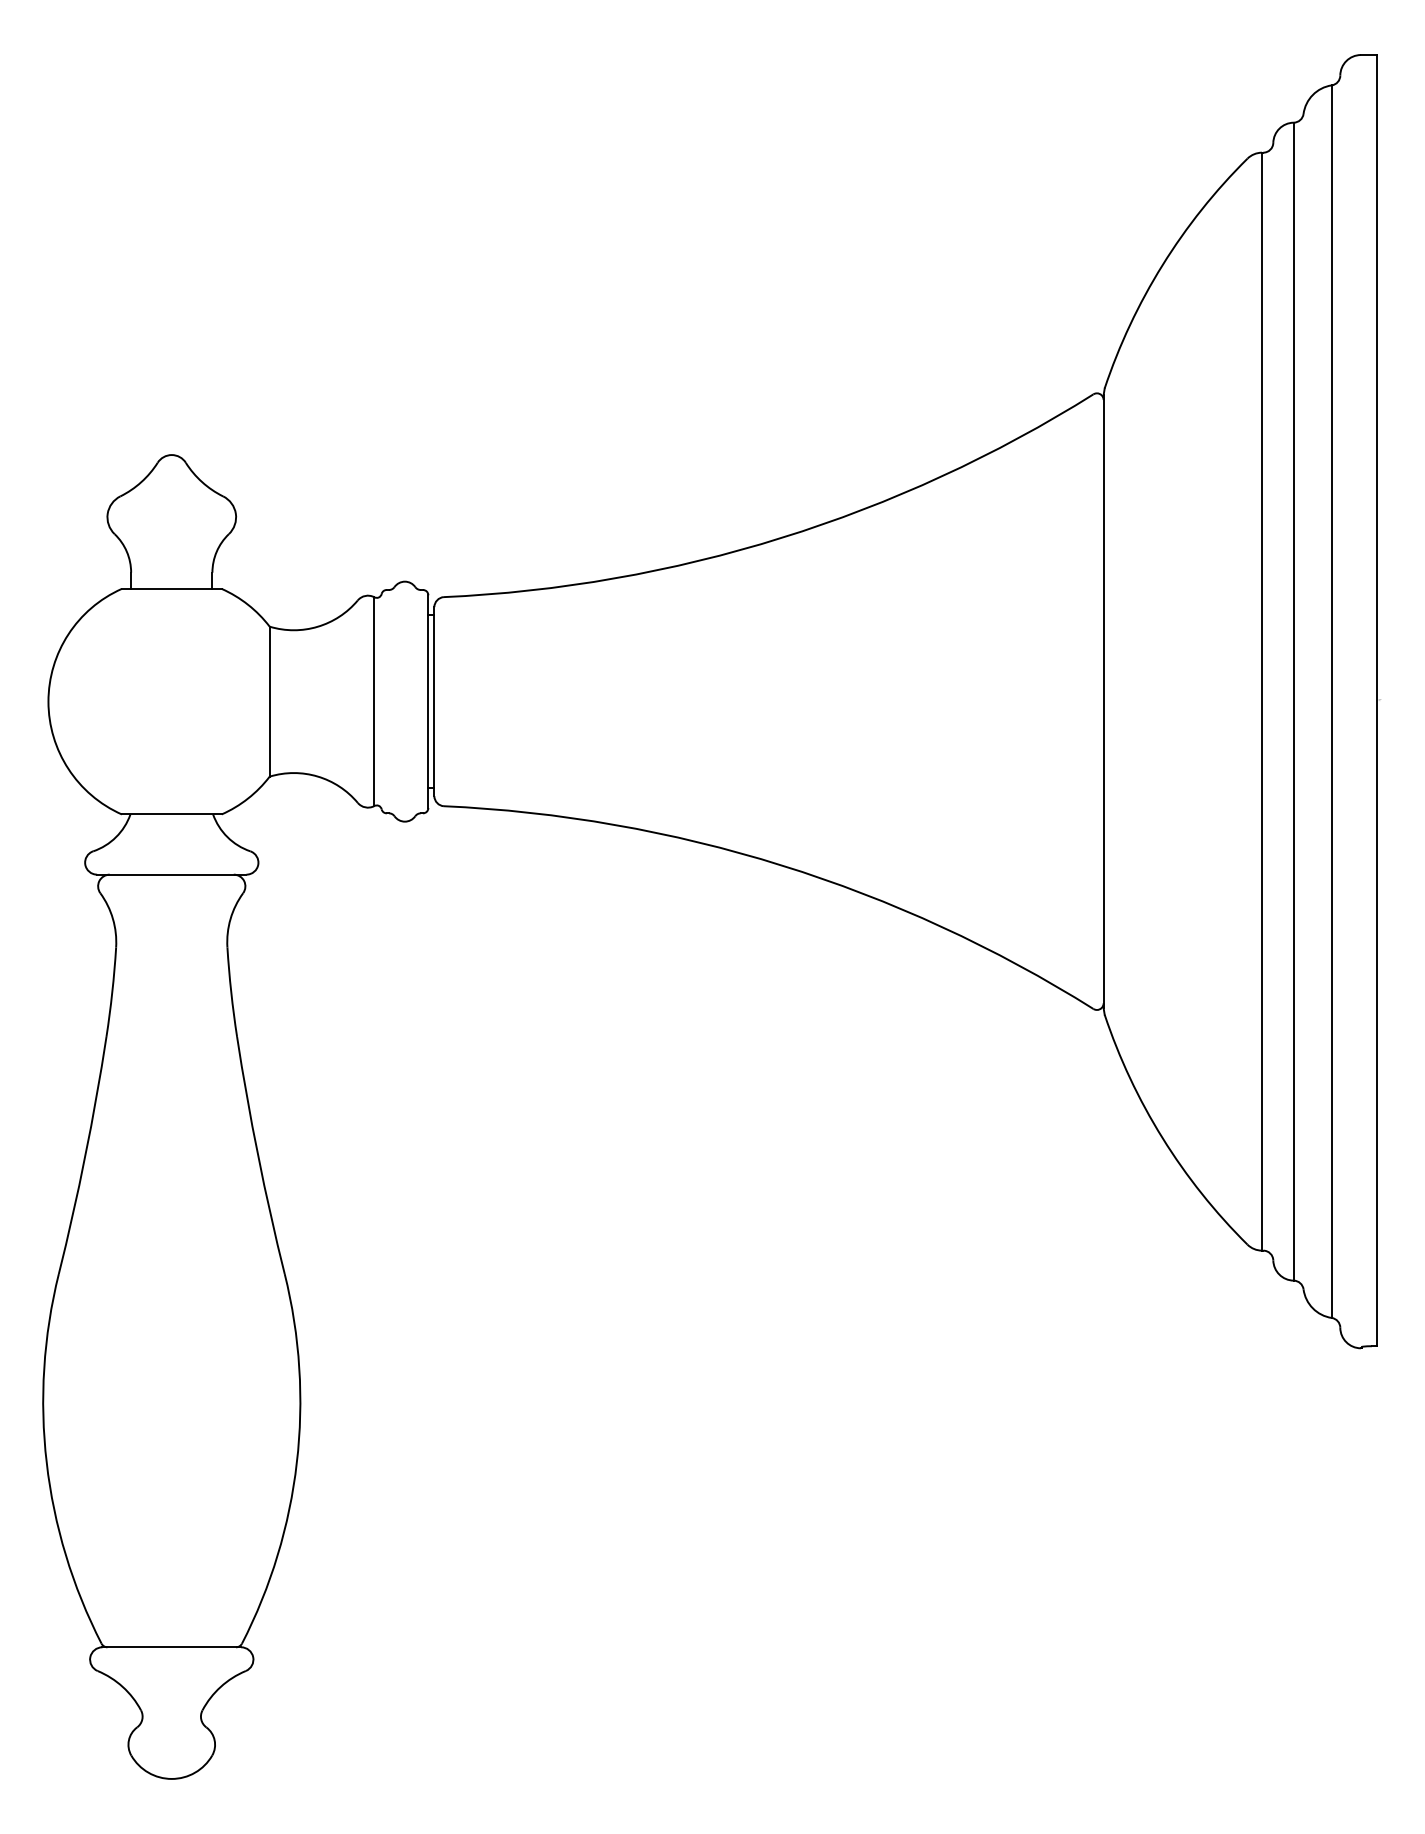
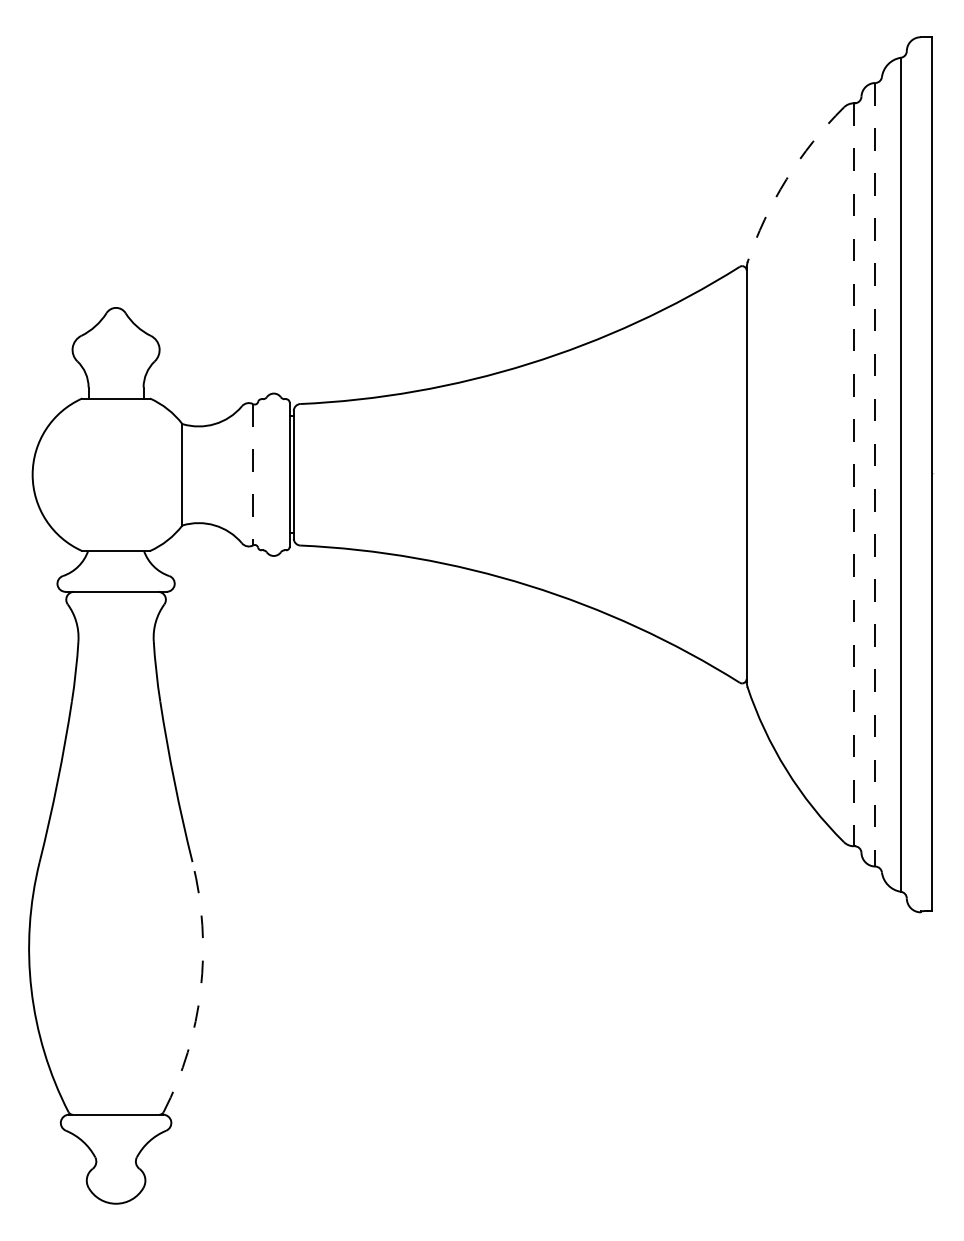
arc: (1162, 265) -> (786, 179), solid -> dashed
line: (374, 701) -> (253, 474), solid -> dashed
line: (1294, 701) -> (875, 474), solid -> dashed
line: (1261, 702) -> (853, 475), solid -> dashed
arc: (296, 1462) -> (200, 989), solid -> dashed

